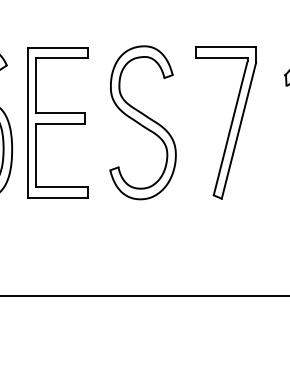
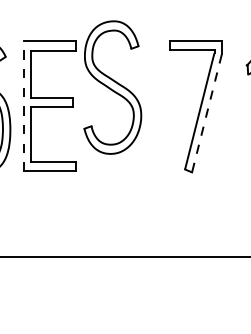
line: (27, 121) -> (23, 105), solid -> dashed
part: (142, 122) -> (112, 87), moved
line: (238, 130) -> (206, 113), solid -> dashed

